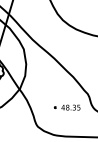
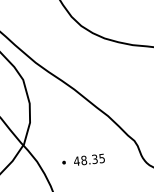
part: (66, 107) -> (82, 160), moved

